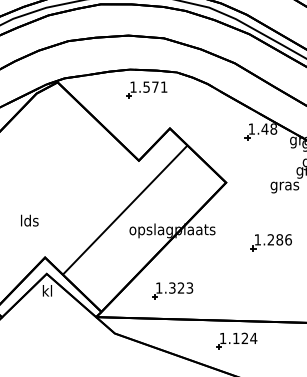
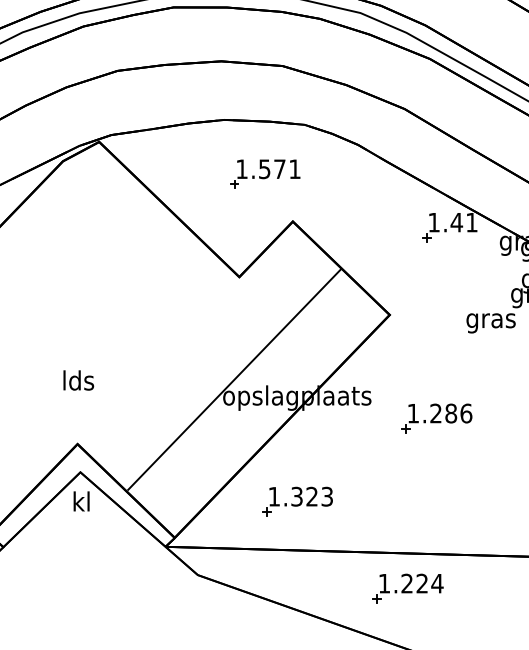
part: (146, 89) -> (264, 173), moved
text: (273, 128) -> (471, 221), 1.48 -> 1.41
line: (124, 210) -> (233, 380), moved
text: (29, 220) -> (78, 380), moved
part: (270, 242) -> (435, 418), moved
text: (236, 337) -> (407, 581), 1.124 -> 1.224

